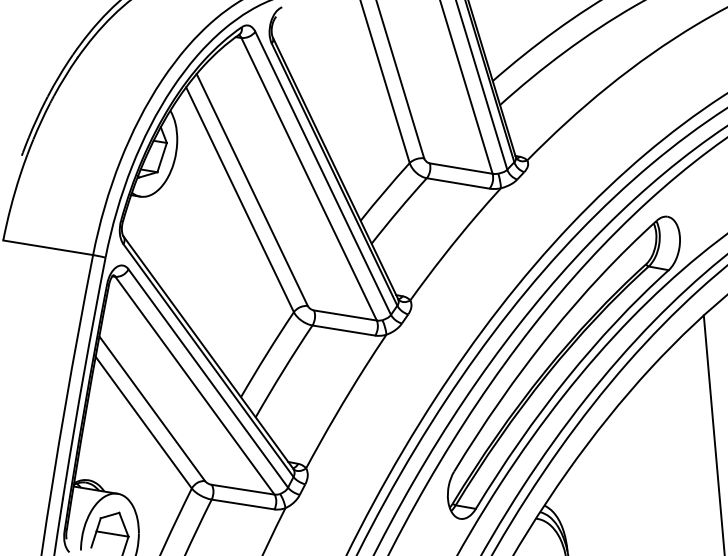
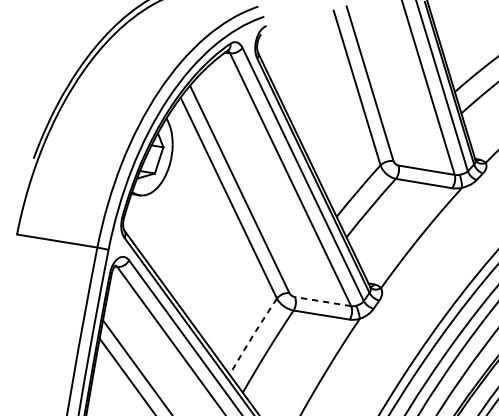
line: (345, 315) -> (323, 301), solid -> dashed
arc: (266, 354) -> (252, 336), solid -> dashed

